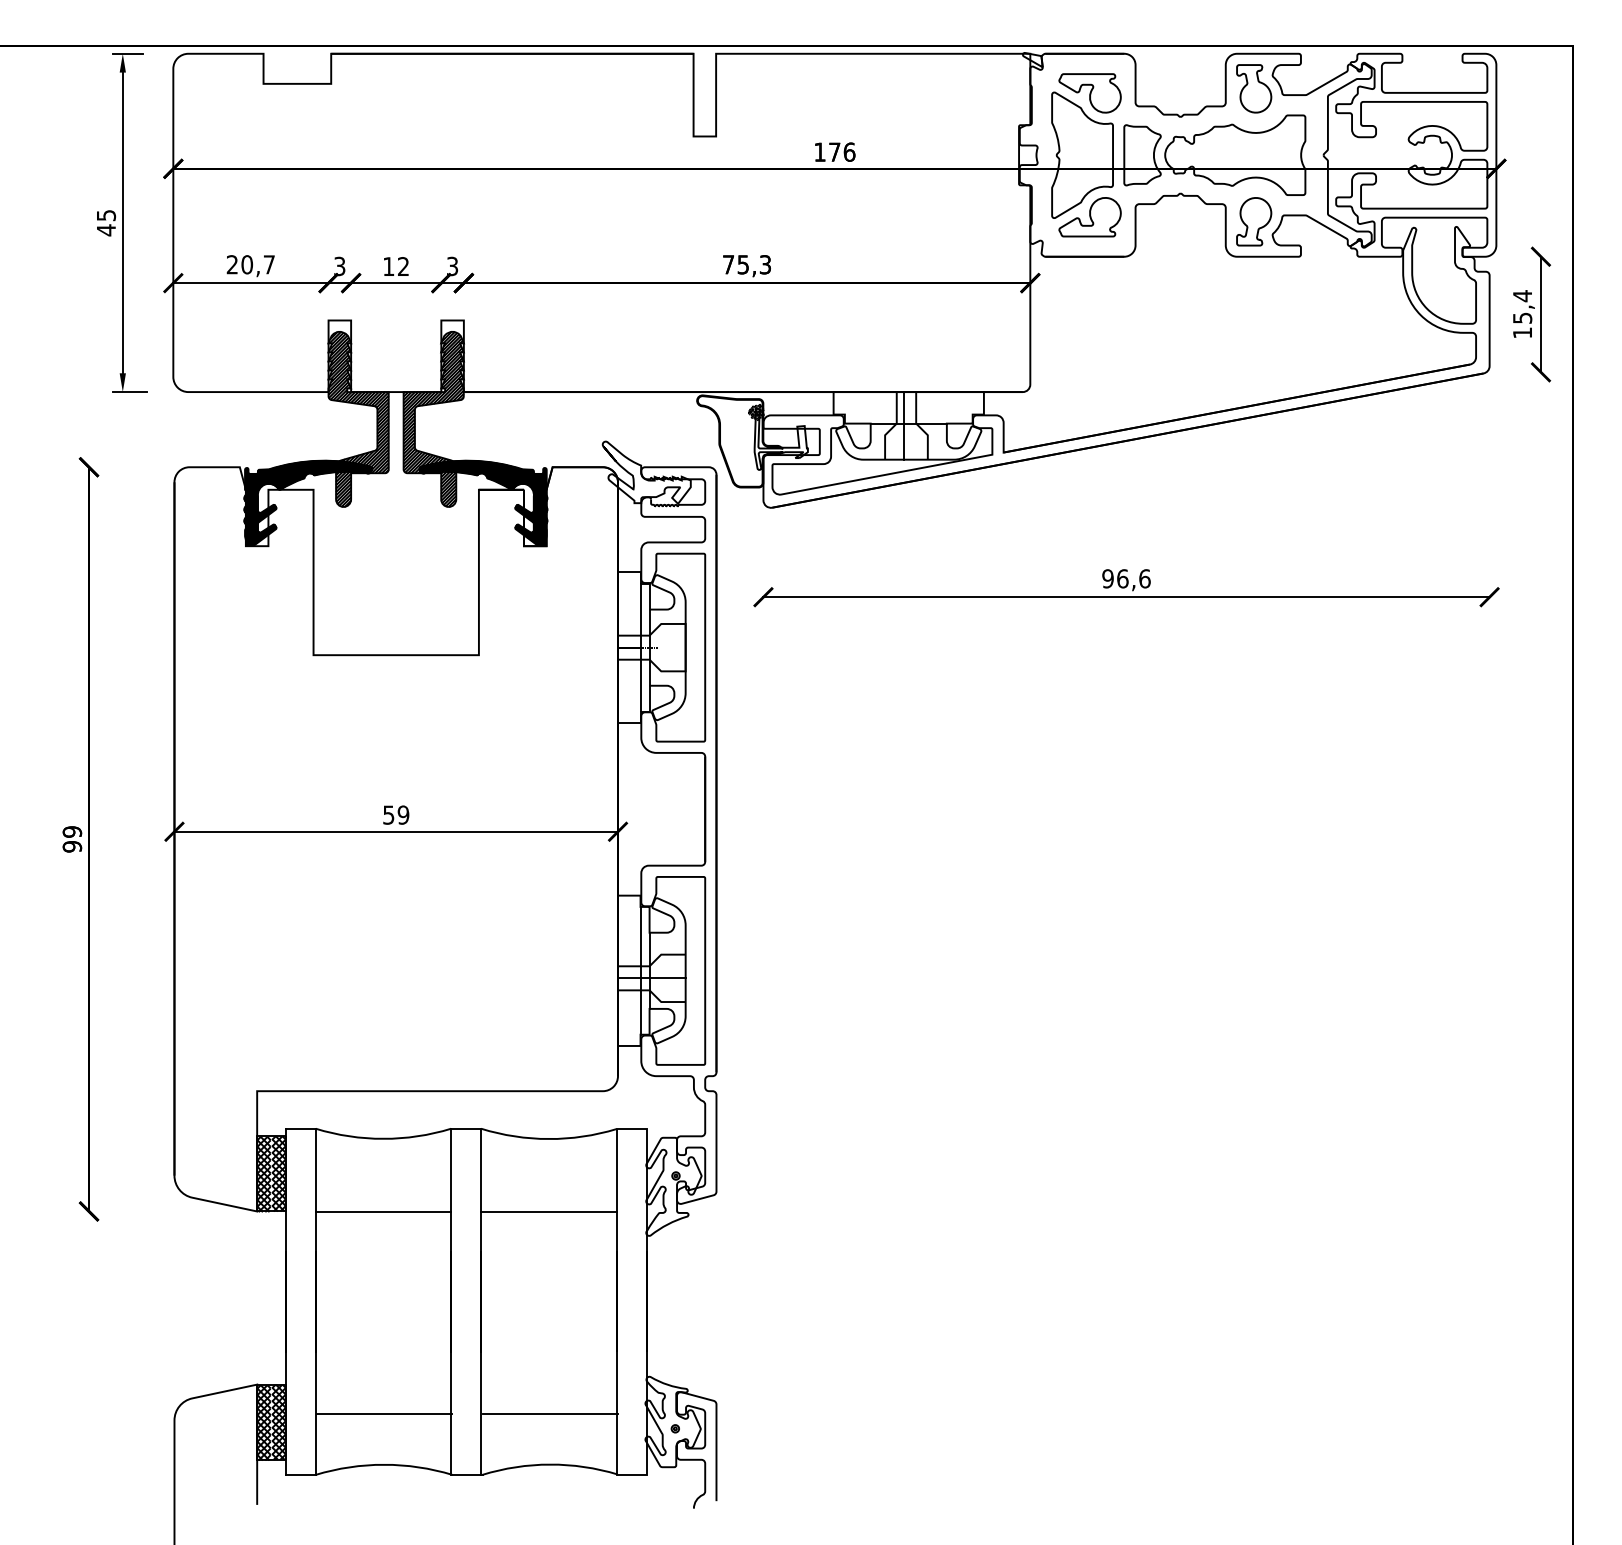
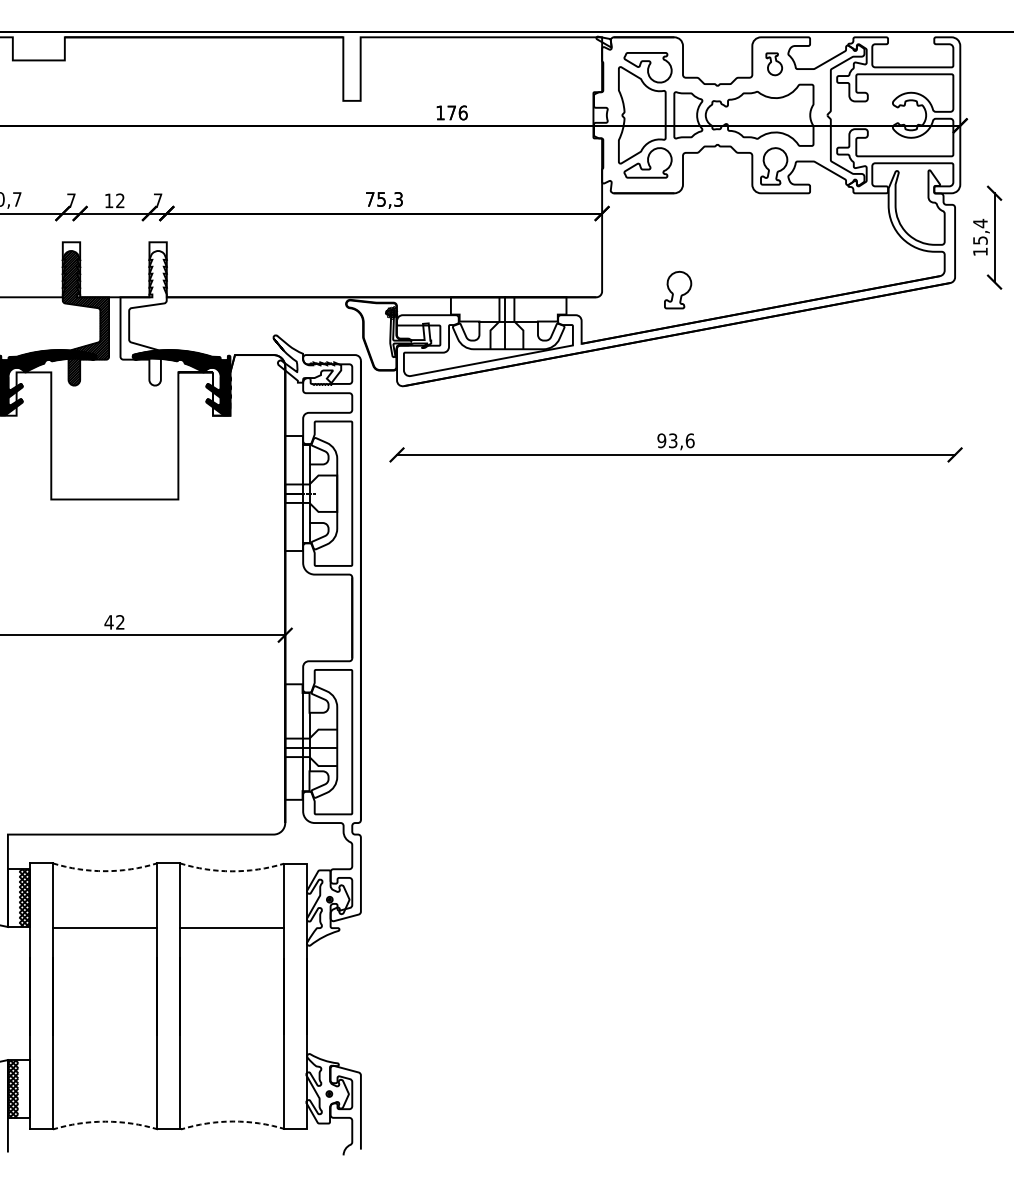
part: (1254, 88) -> (774, 63), size x0.6
text: (339, 266) -> (71, 200), 3 -> 7
text: (452, 266) -> (158, 200), 3 -> 7
part: (1129, 382) -> (678, 289), added
hatch: (433, 418) -> (143, 317), removed
text: (1122, 578) -> (672, 440), 96,6 -> 93,6
text: (395, 814) -> (114, 621), 59 -> 42
arc: (383, 1138) -> (105, 870), solid -> dashed
arc: (548, 1139) -> (231, 871), solid -> dashed
hatch: (263, 1174) -> (12, 898), removed
line: (384, 1413) -> (105, 1082), removed
line: (549, 1413) -> (232, 1082), removed
hatch: (278, 1421) -> (24, 1088), removed
arc: (384, 1464) -> (105, 1121), solid -> dashed
arc: (550, 1464) -> (233, 1121), solid -> dashed

